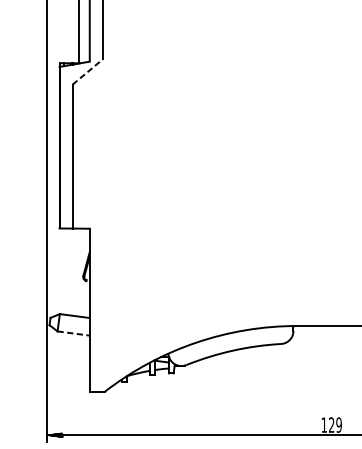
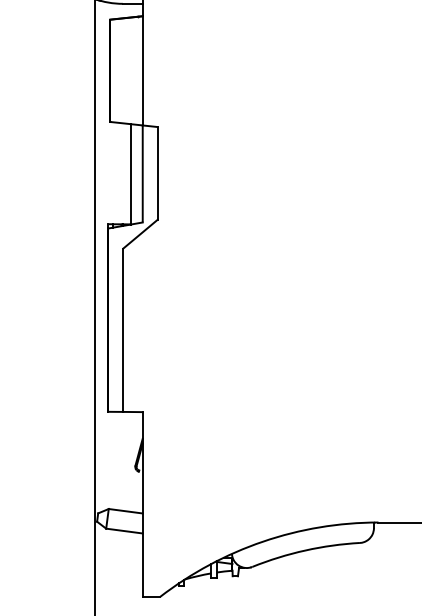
line: (87, 71) -> (140, 233), dashed -> solid
line: (73, 333) -> (124, 531), dashed -> solid

